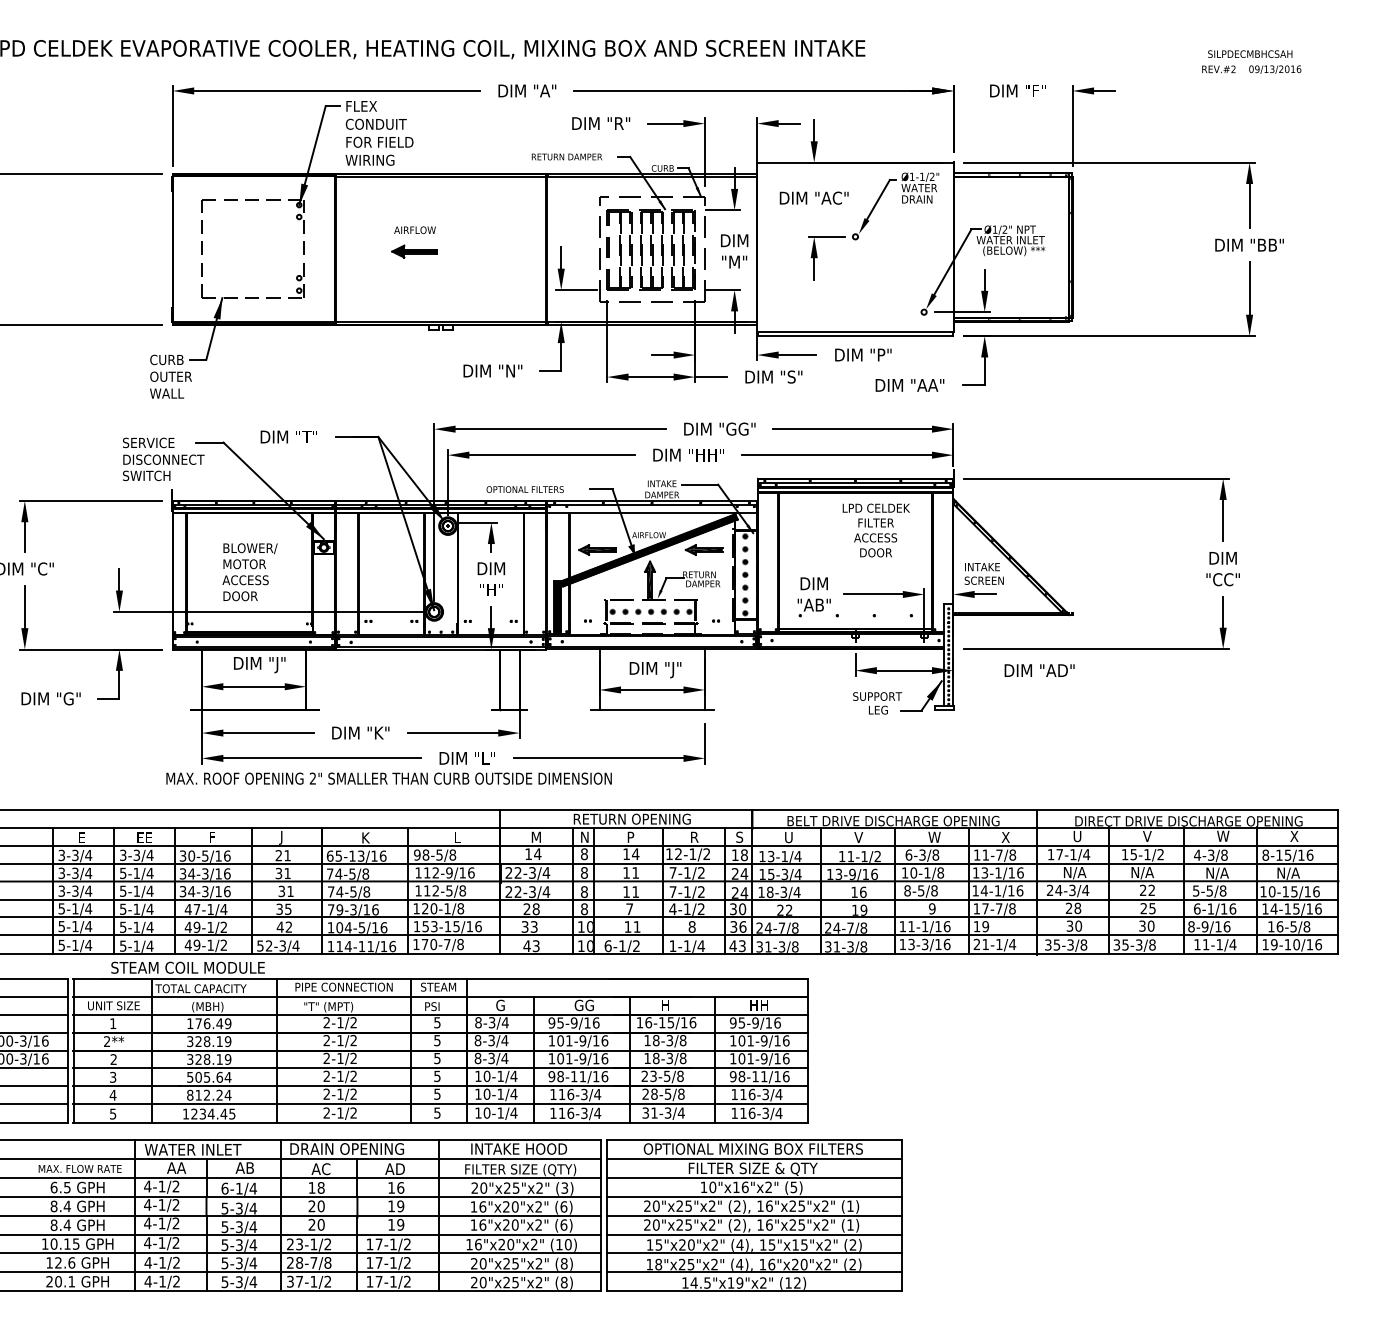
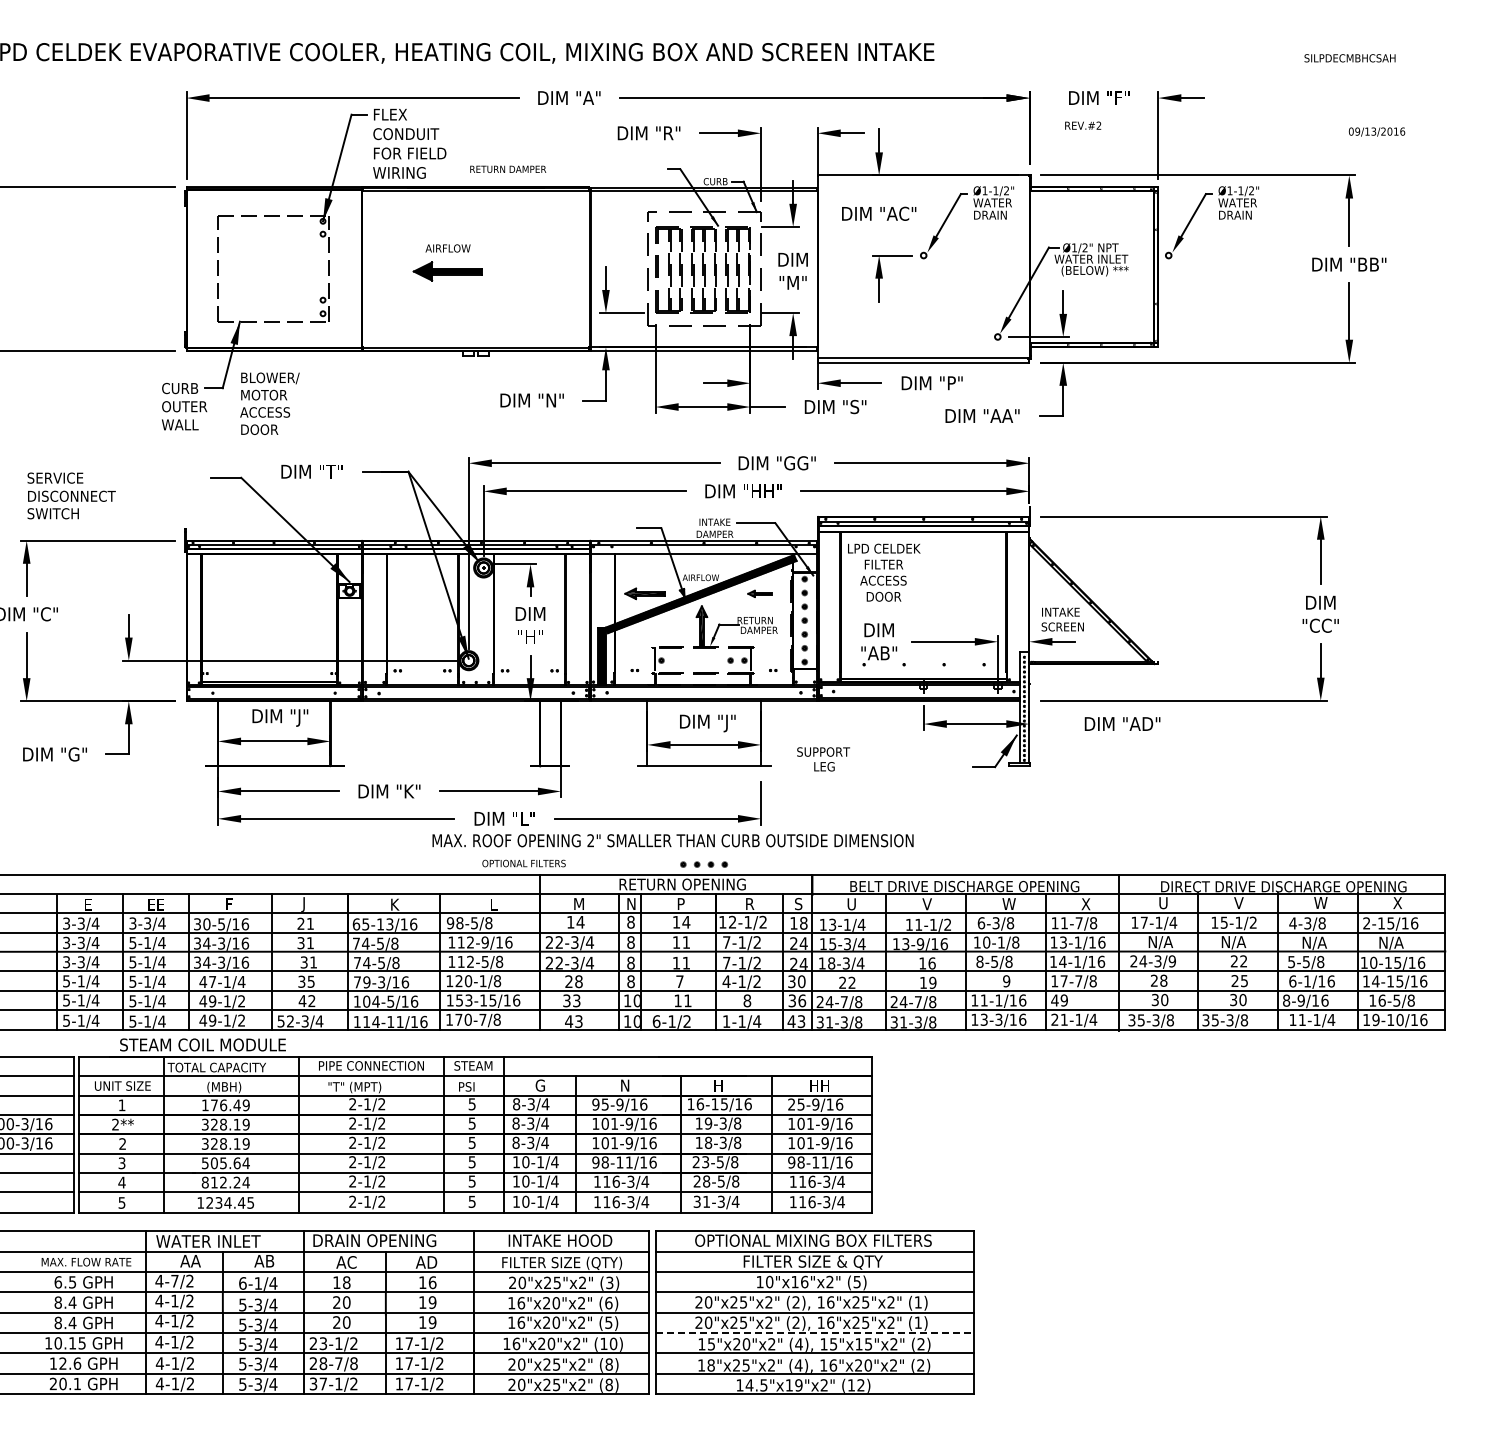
text: (1219, 69) -> (1083, 125), moved
text: (1274, 69) -> (1376, 131), moved
text: (567, 156) -> (508, 168), moved
part: (1129, 203) -> (1219, 219), added
part: (414, 251) -> (447, 271), size x1.4
text: (163, 459) -> (71, 495), moved
text: (524, 489) -> (523, 863), moved
text: (876, 530) -> (884, 572), moved
part: (703, 549) -> (759, 593), size x0.6
text: (249, 571) -> (269, 403), moved
part: (644, 611) -> (703, 864), moved
text: (877, 703) -> (823, 759), moved
text: (388, 778) -> (672, 840), moved
text: (1265, 855) -> (1366, 923), 8-15/16 -> 2-15/16
text: (1085, 890) -> (1172, 961), 24-3/4 -> 24-3/9
text: (976, 926) -> (1054, 1000), 19 -> 49
text: (583, 1005) -> (630, 1085), GG -> N
text: (733, 1022) -> (791, 1104), 95-9/16 -> 25-9/16
text: (656, 1040) -> (708, 1123), 18-3/8 -> 19-3/8
text: (161, 1186) -> (174, 1281), 4-1/2 -> 4-7/2
text: (563, 1224) -> (608, 1322), (6) -> (5)
line: (755, 1234) -> (815, 1333), solid -> dashed

